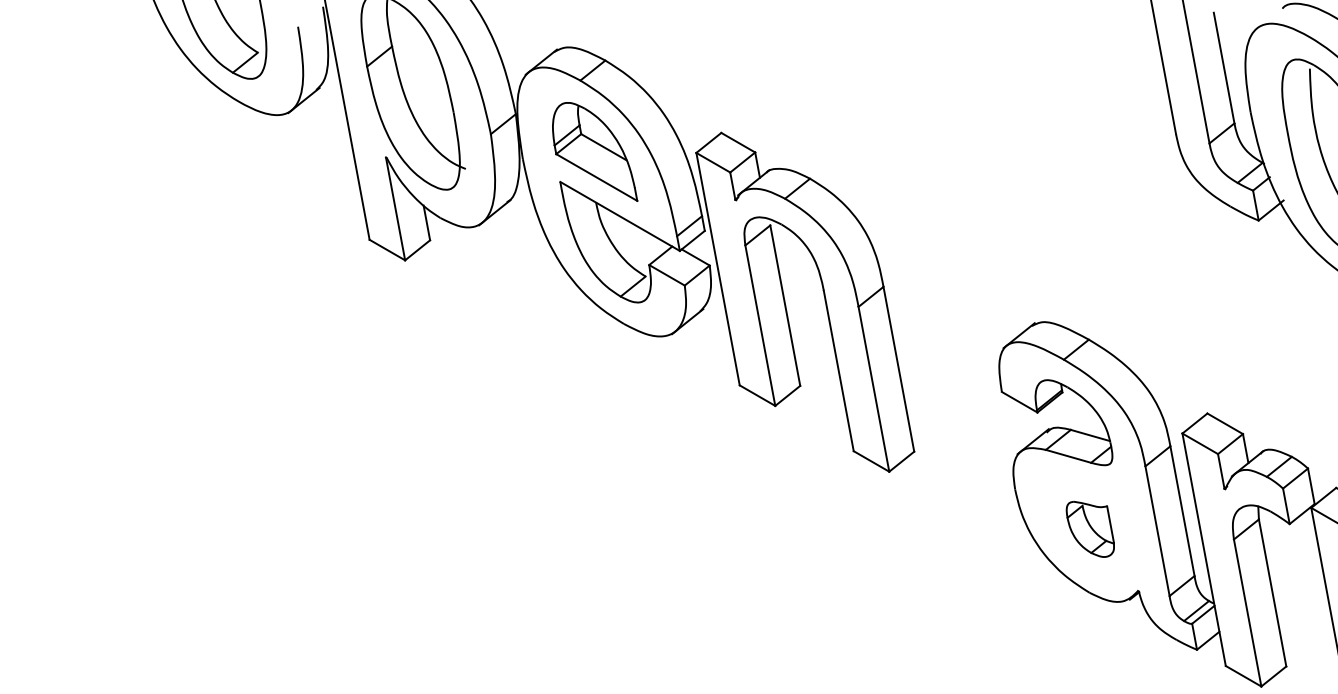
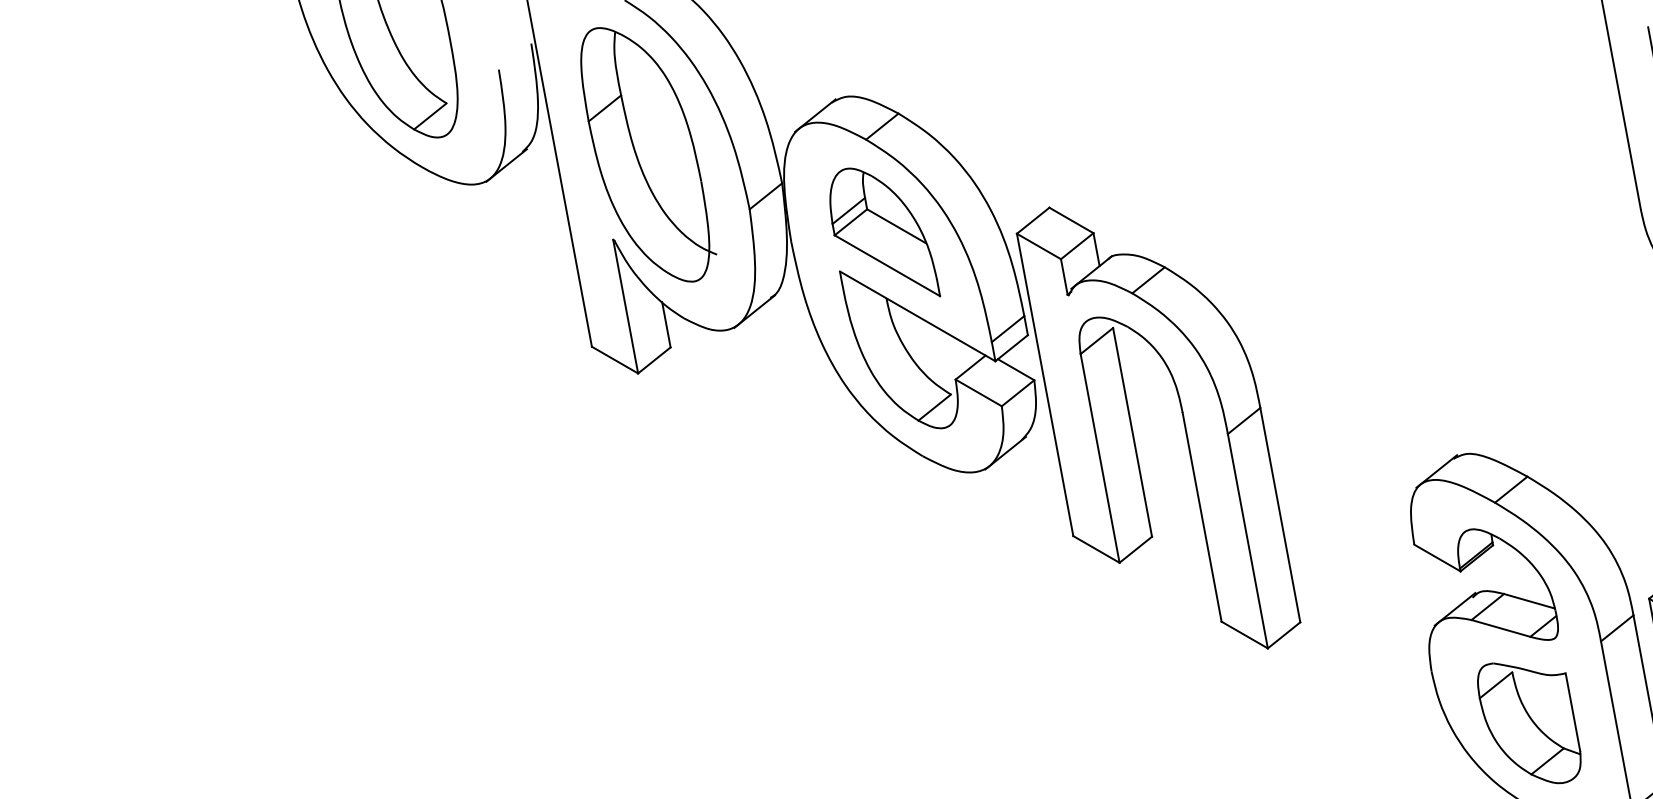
part: (1090, 529) -> (1529, 723), size x1.67

